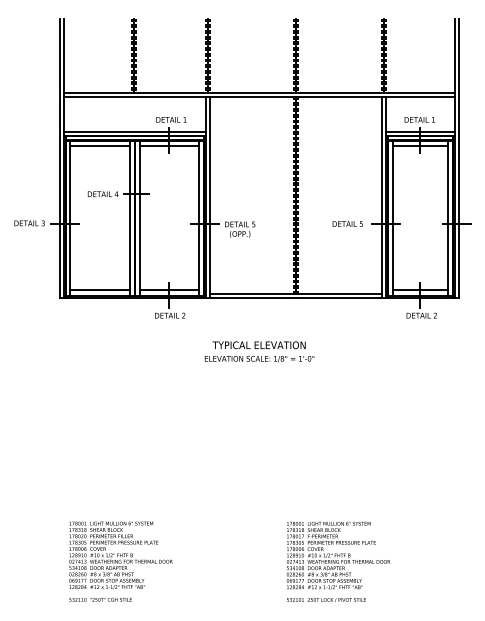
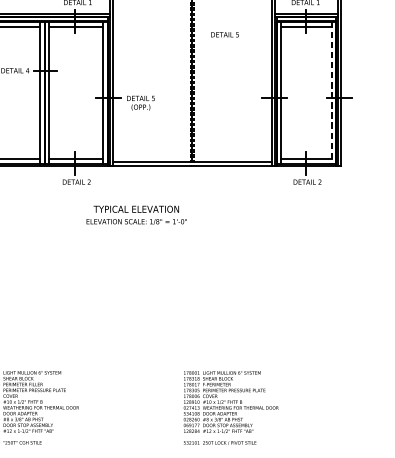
line: (448, 218) -> (332, 92), solid -> dashed
text: (347, 223) -> (224, 34), moved
text: (259, 351) -> (136, 214), moved

